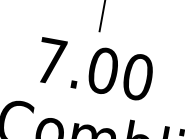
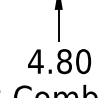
text: (77, 66) -> (50, 61), 7.00 -> 4.80

